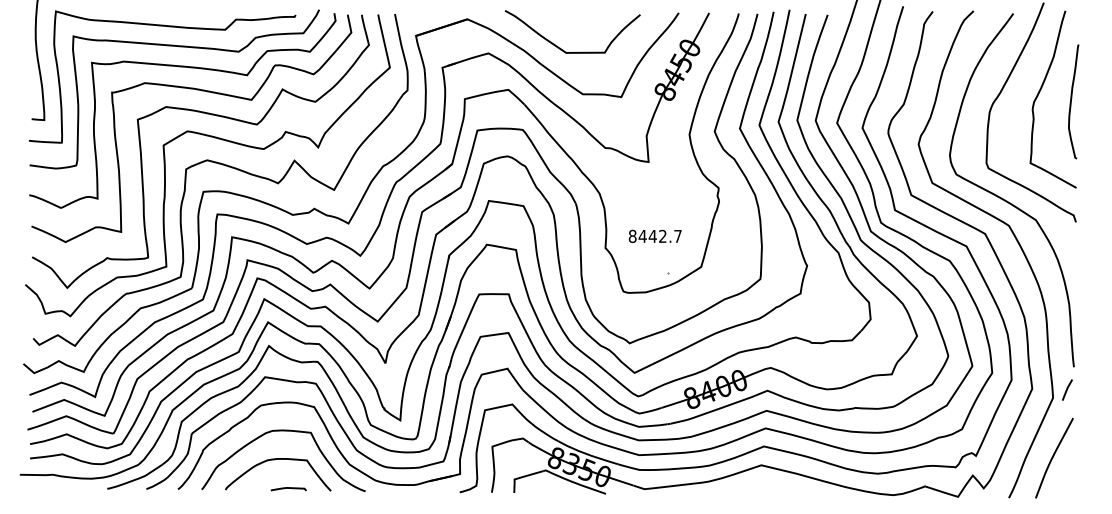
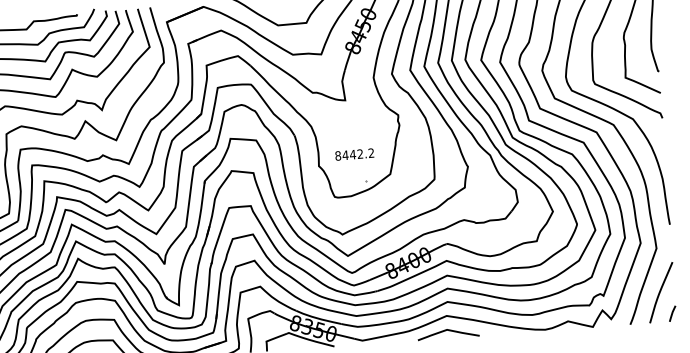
text: (677, 235) -> (371, 152), 8442.7 -> 8442.2
line: (1067, 389) -> (672, 313), moved
curve: (761, 485) -> (448, 330), added

